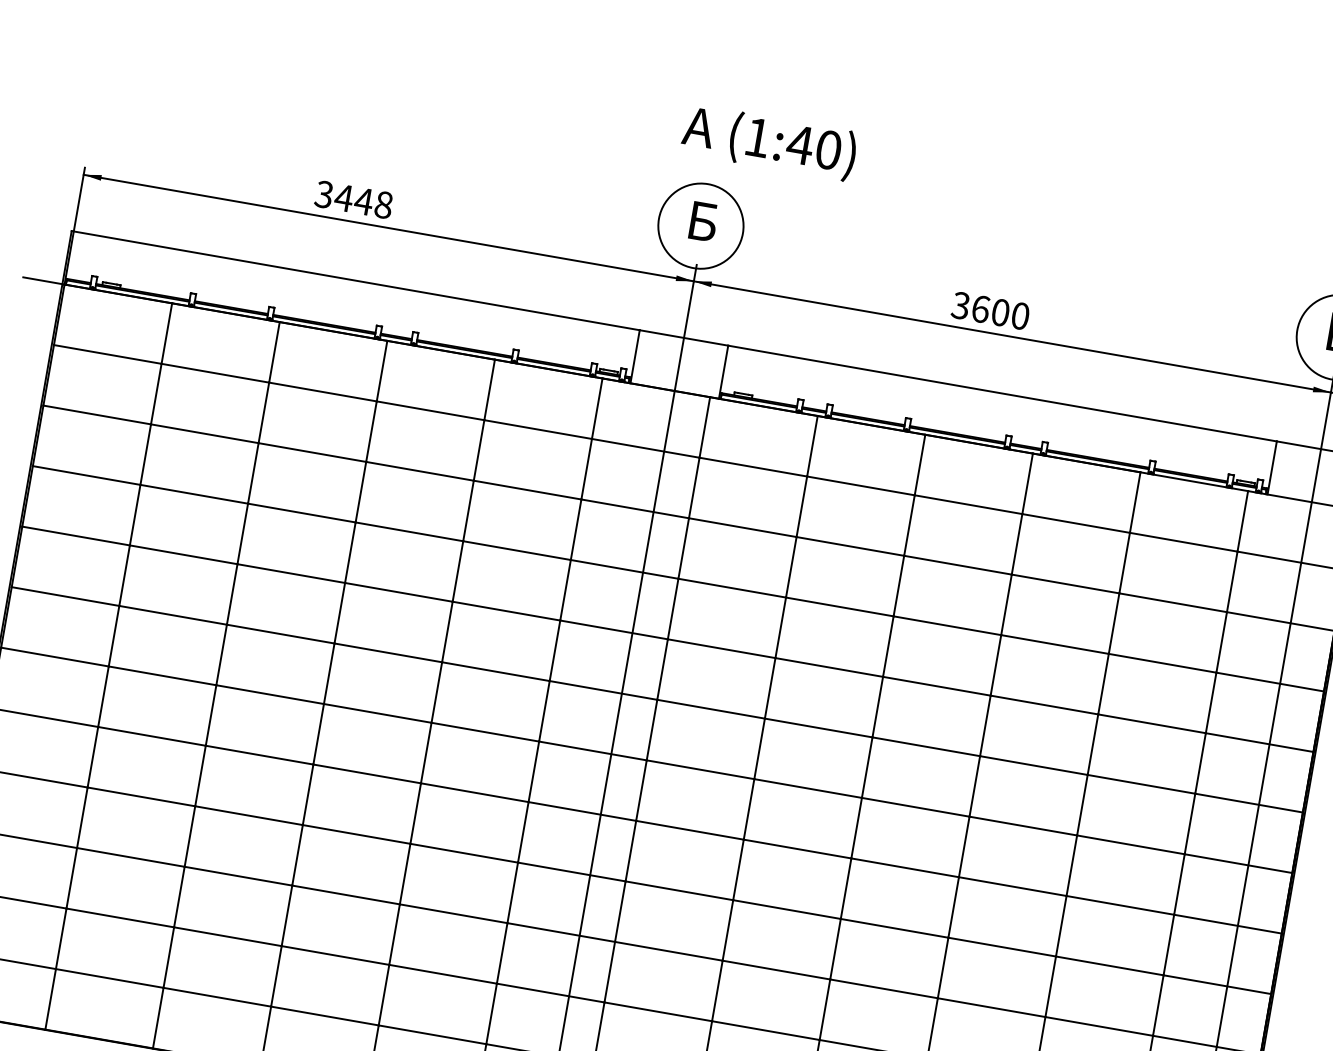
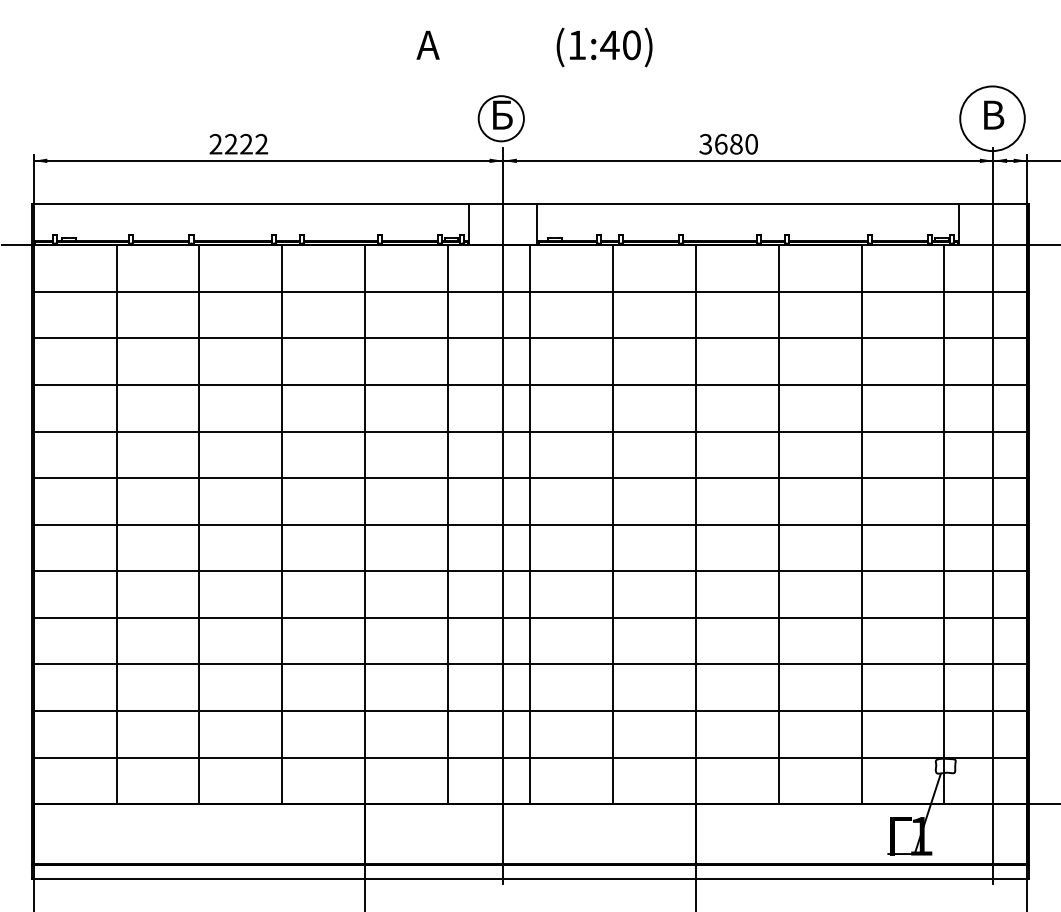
text: (698, 127) -> (427, 45), moved
text: (792, 146) -> (604, 47), moved
text: (353, 198) -> (238, 143), 3448 -> 2222
circle: (701, 225) -> (501, 118), size x0.7
text: (1000, 312) -> (736, 144), 3600 -> 3680

